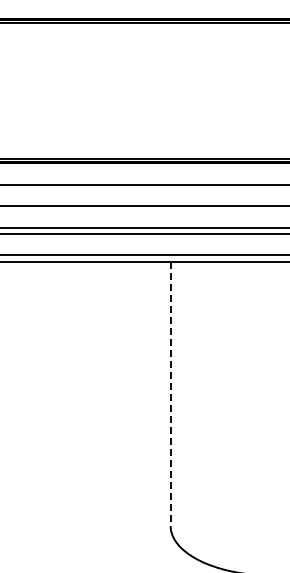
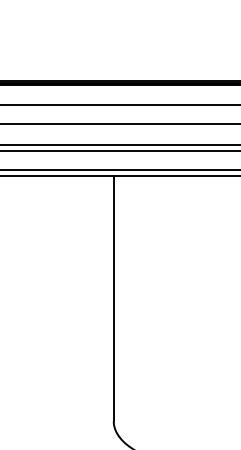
line: (170, 394) -> (113, 299), dashed -> solid

